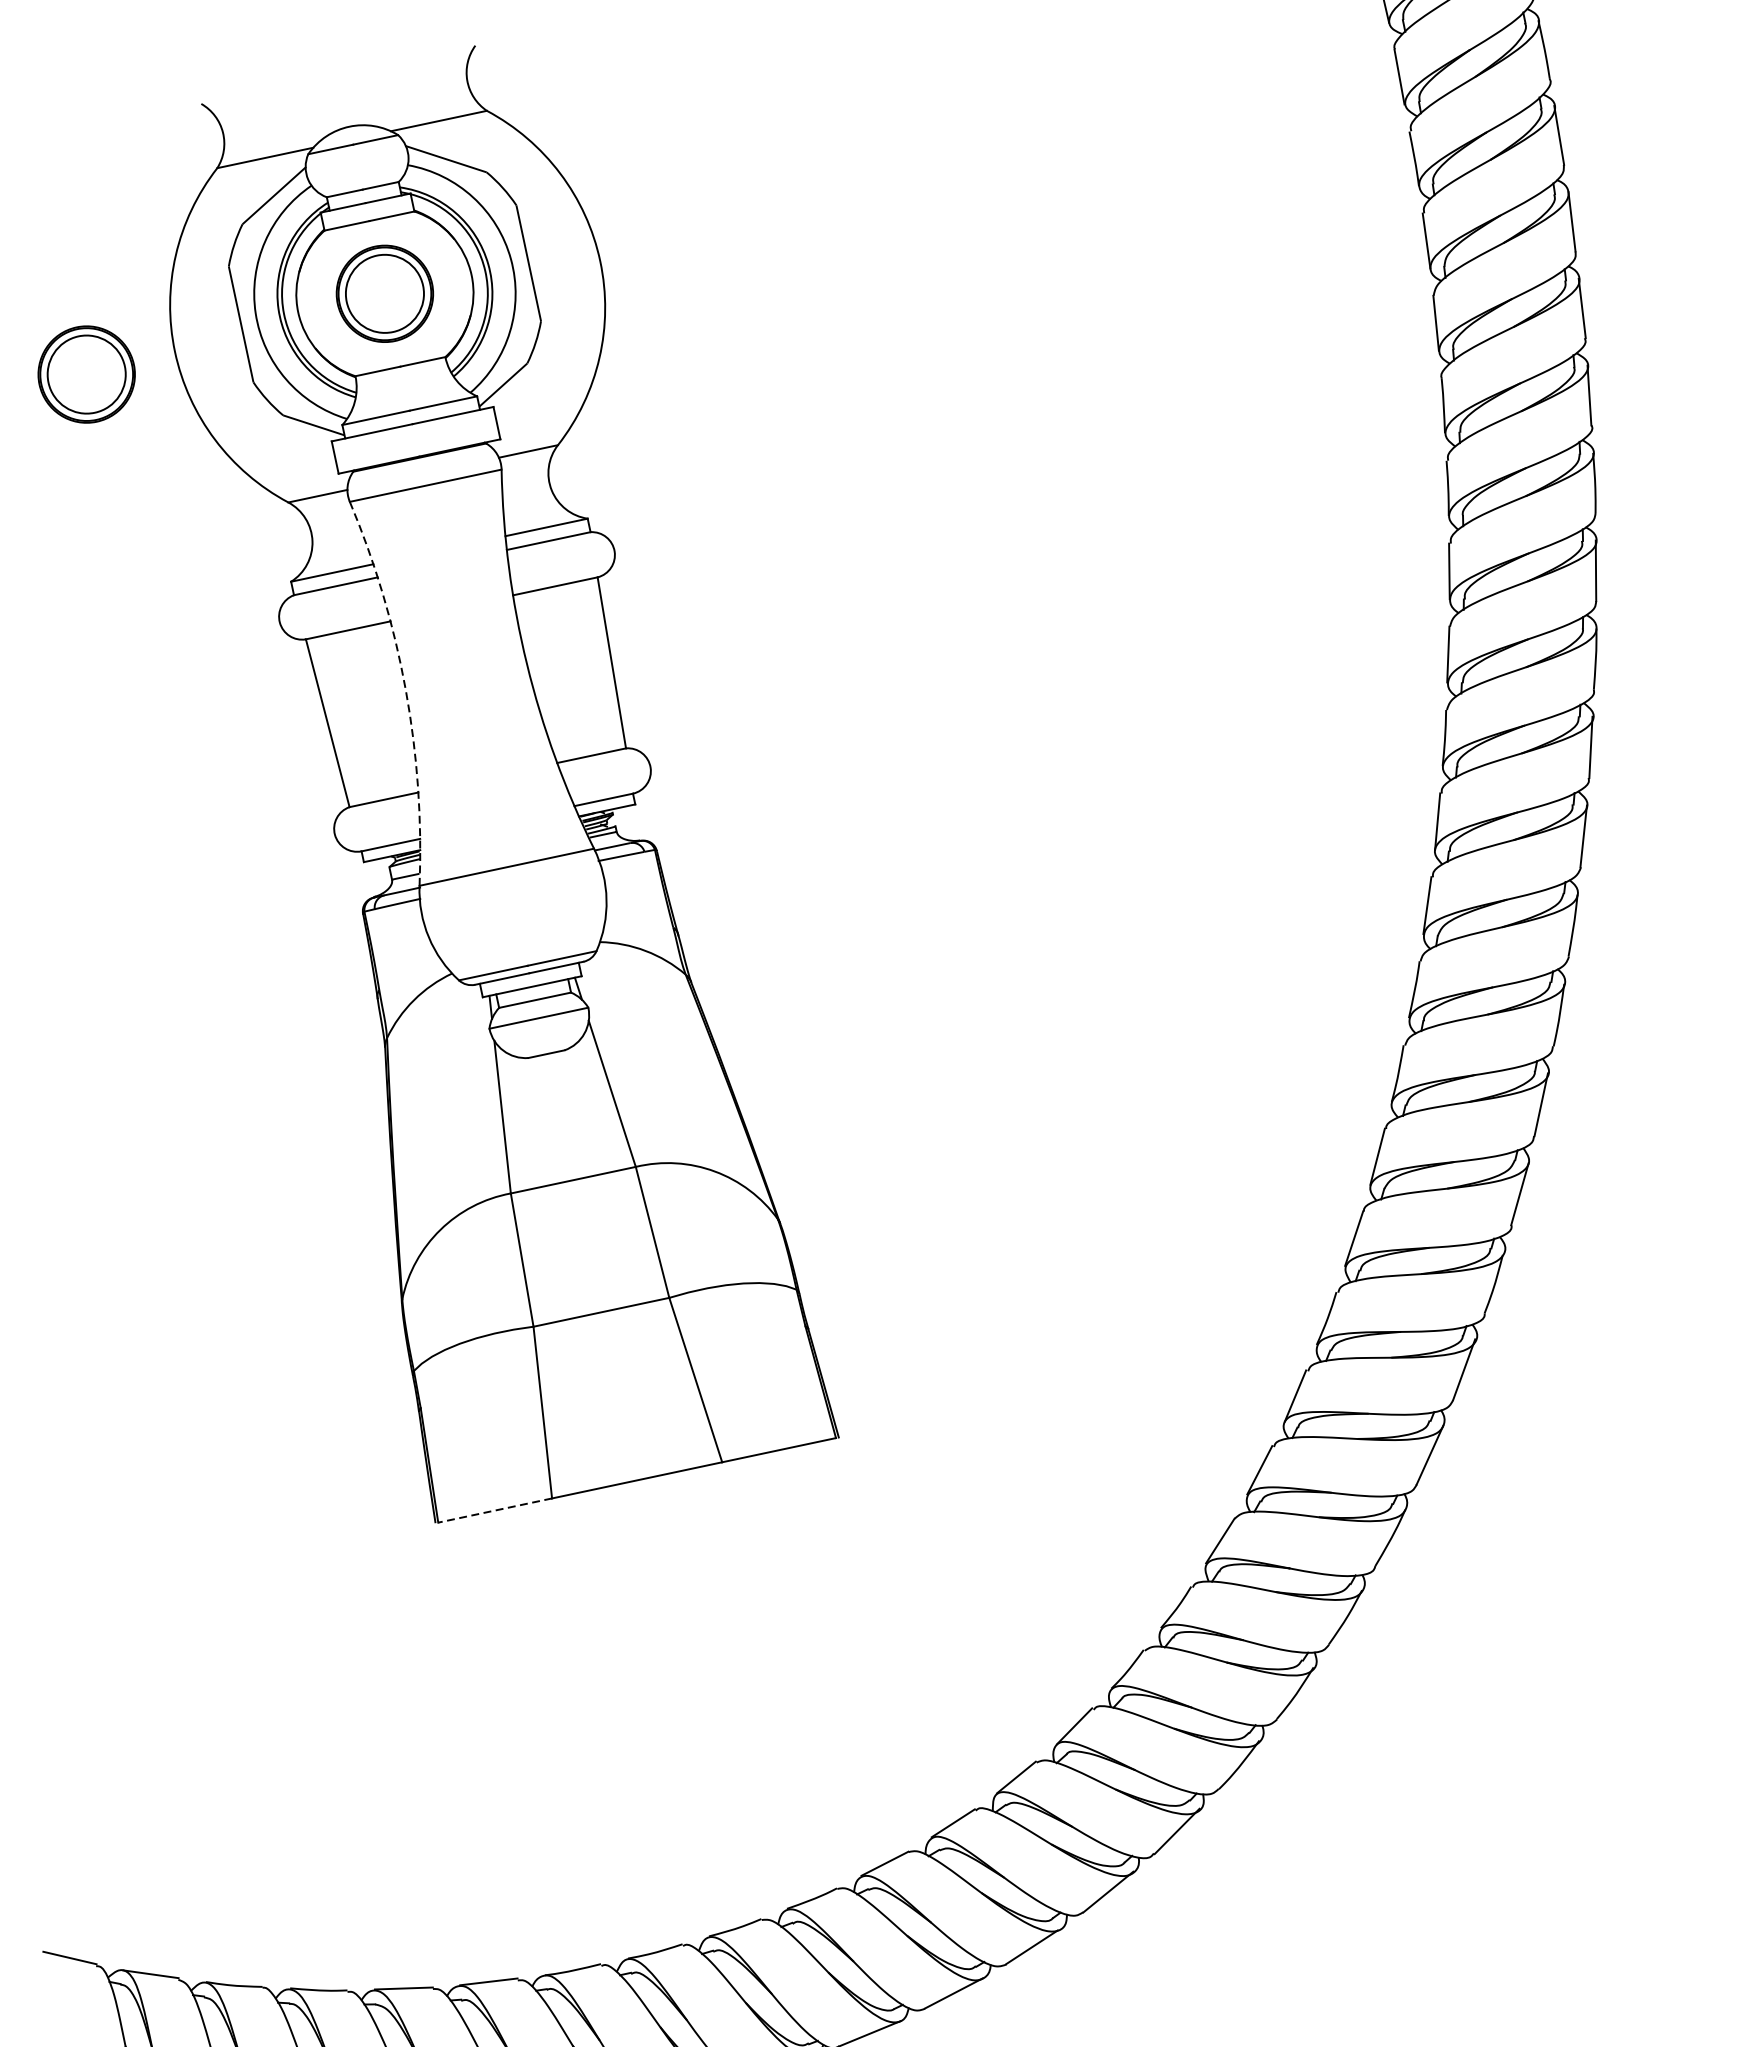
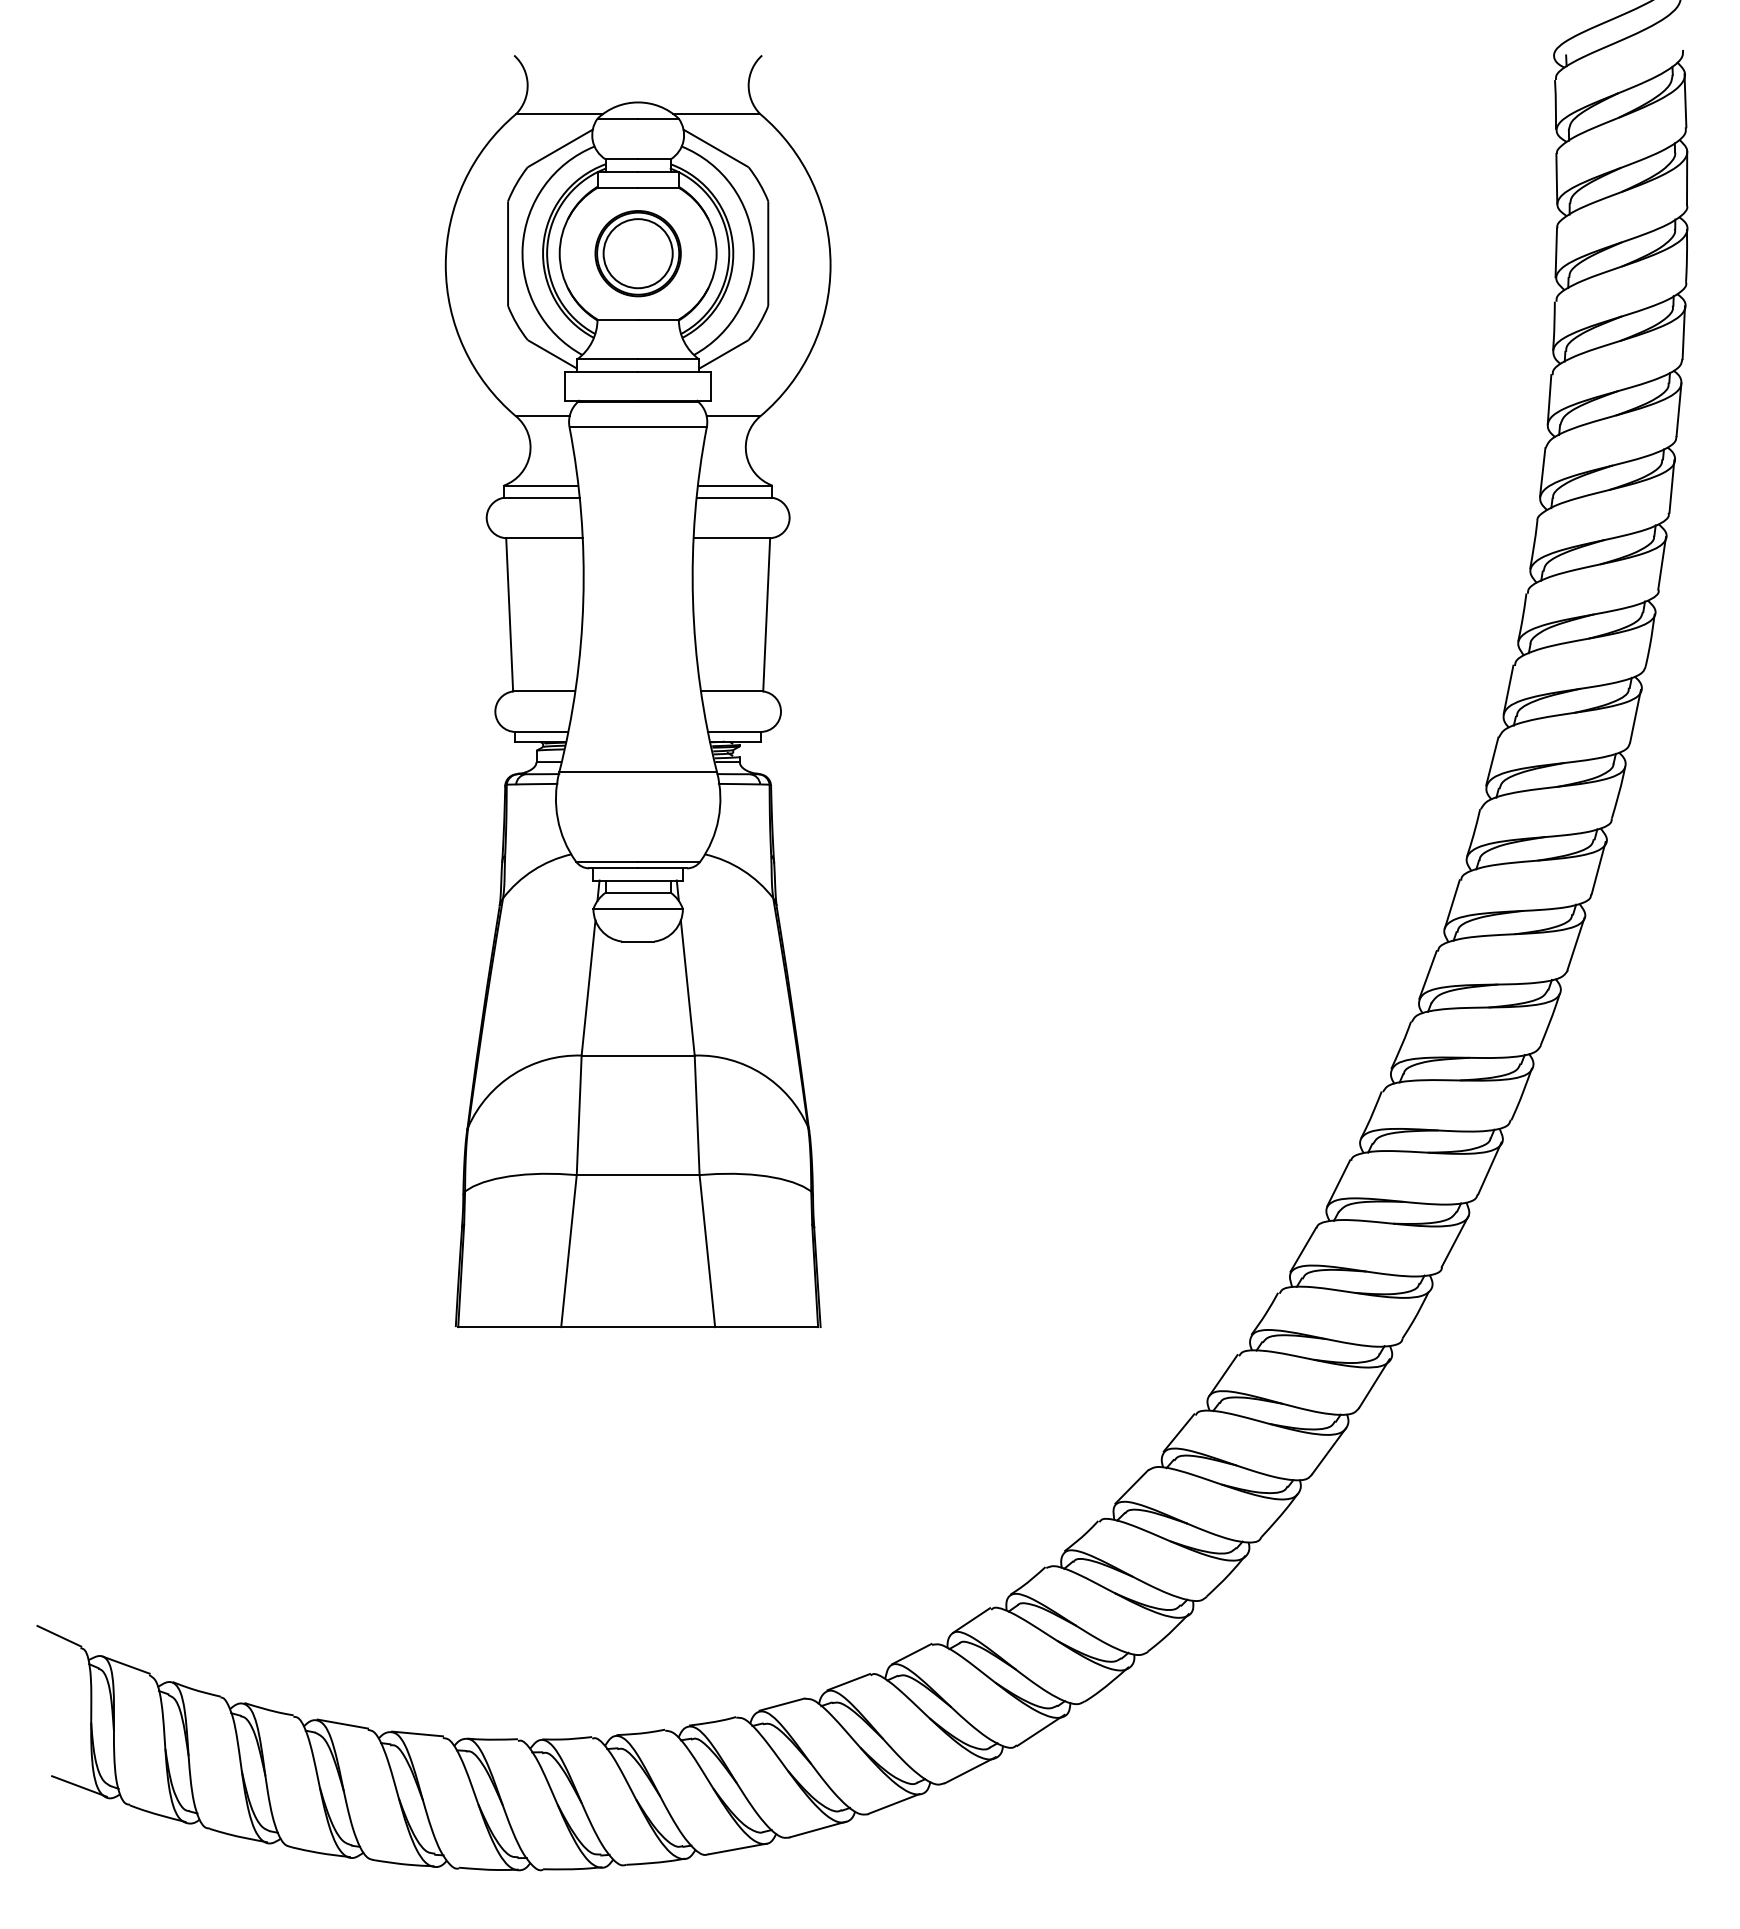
part: (85, 374) -> (364, 268), removed
arc: (405, 690) -> (583, 600), dashed -> solid
line: (494, 1511) -> (509, 1327), dashed -> solid

